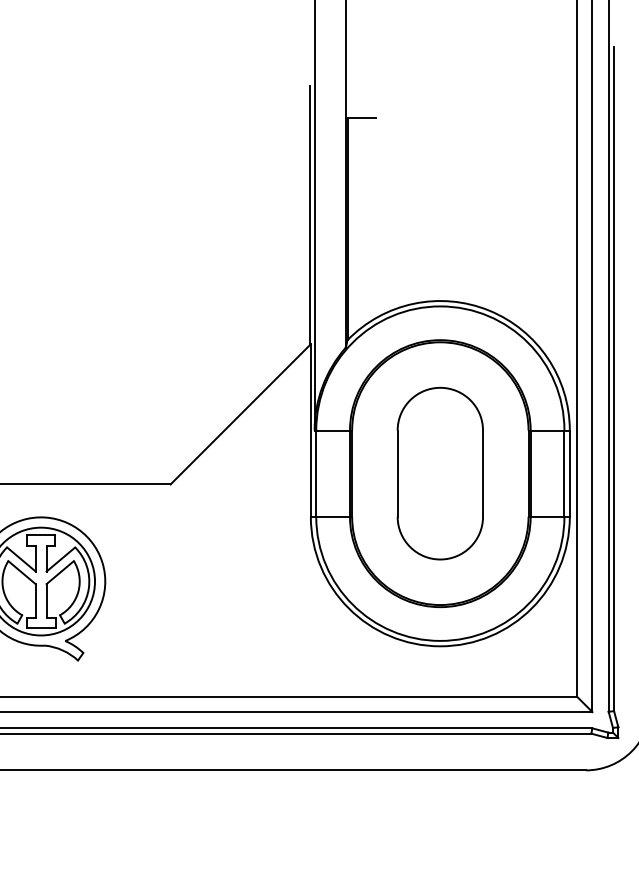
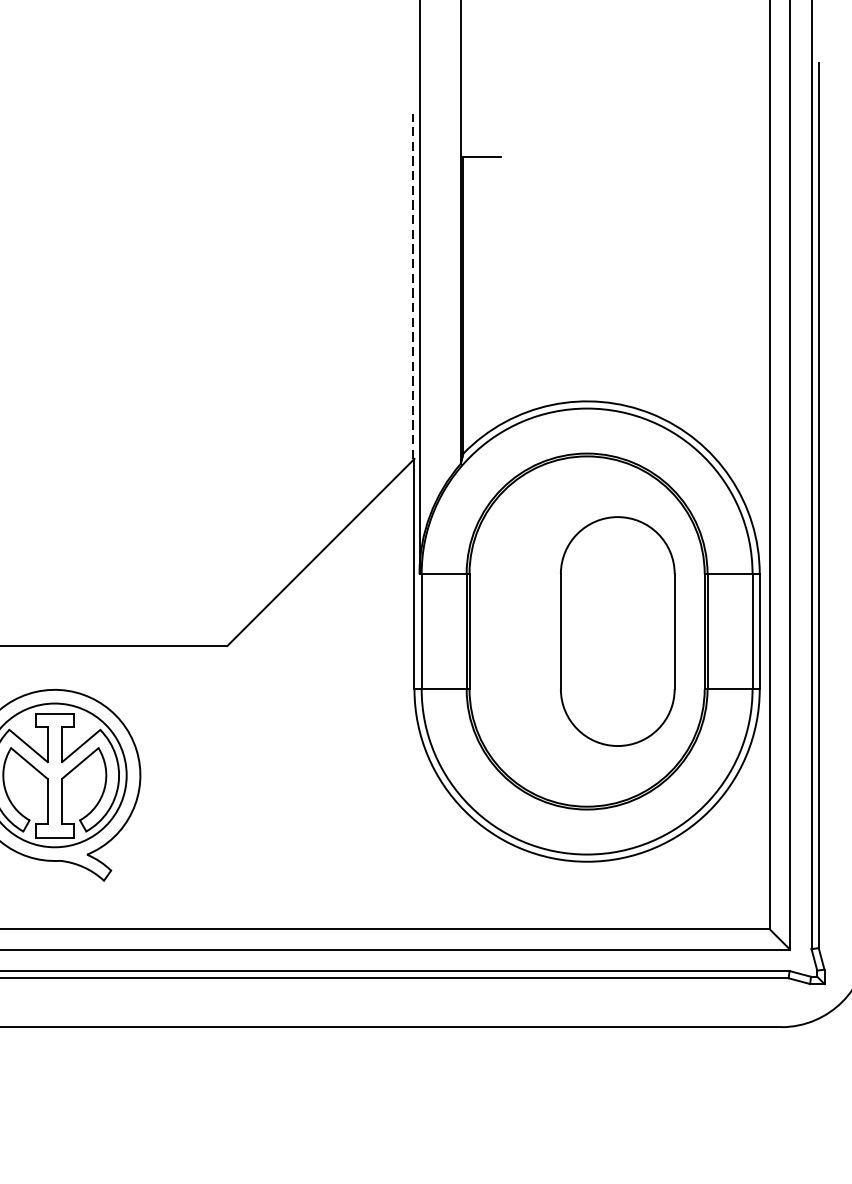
line: (310, 214) -> (414, 286), solid -> dashed
part: (439, 473) -> (616, 631), moved

